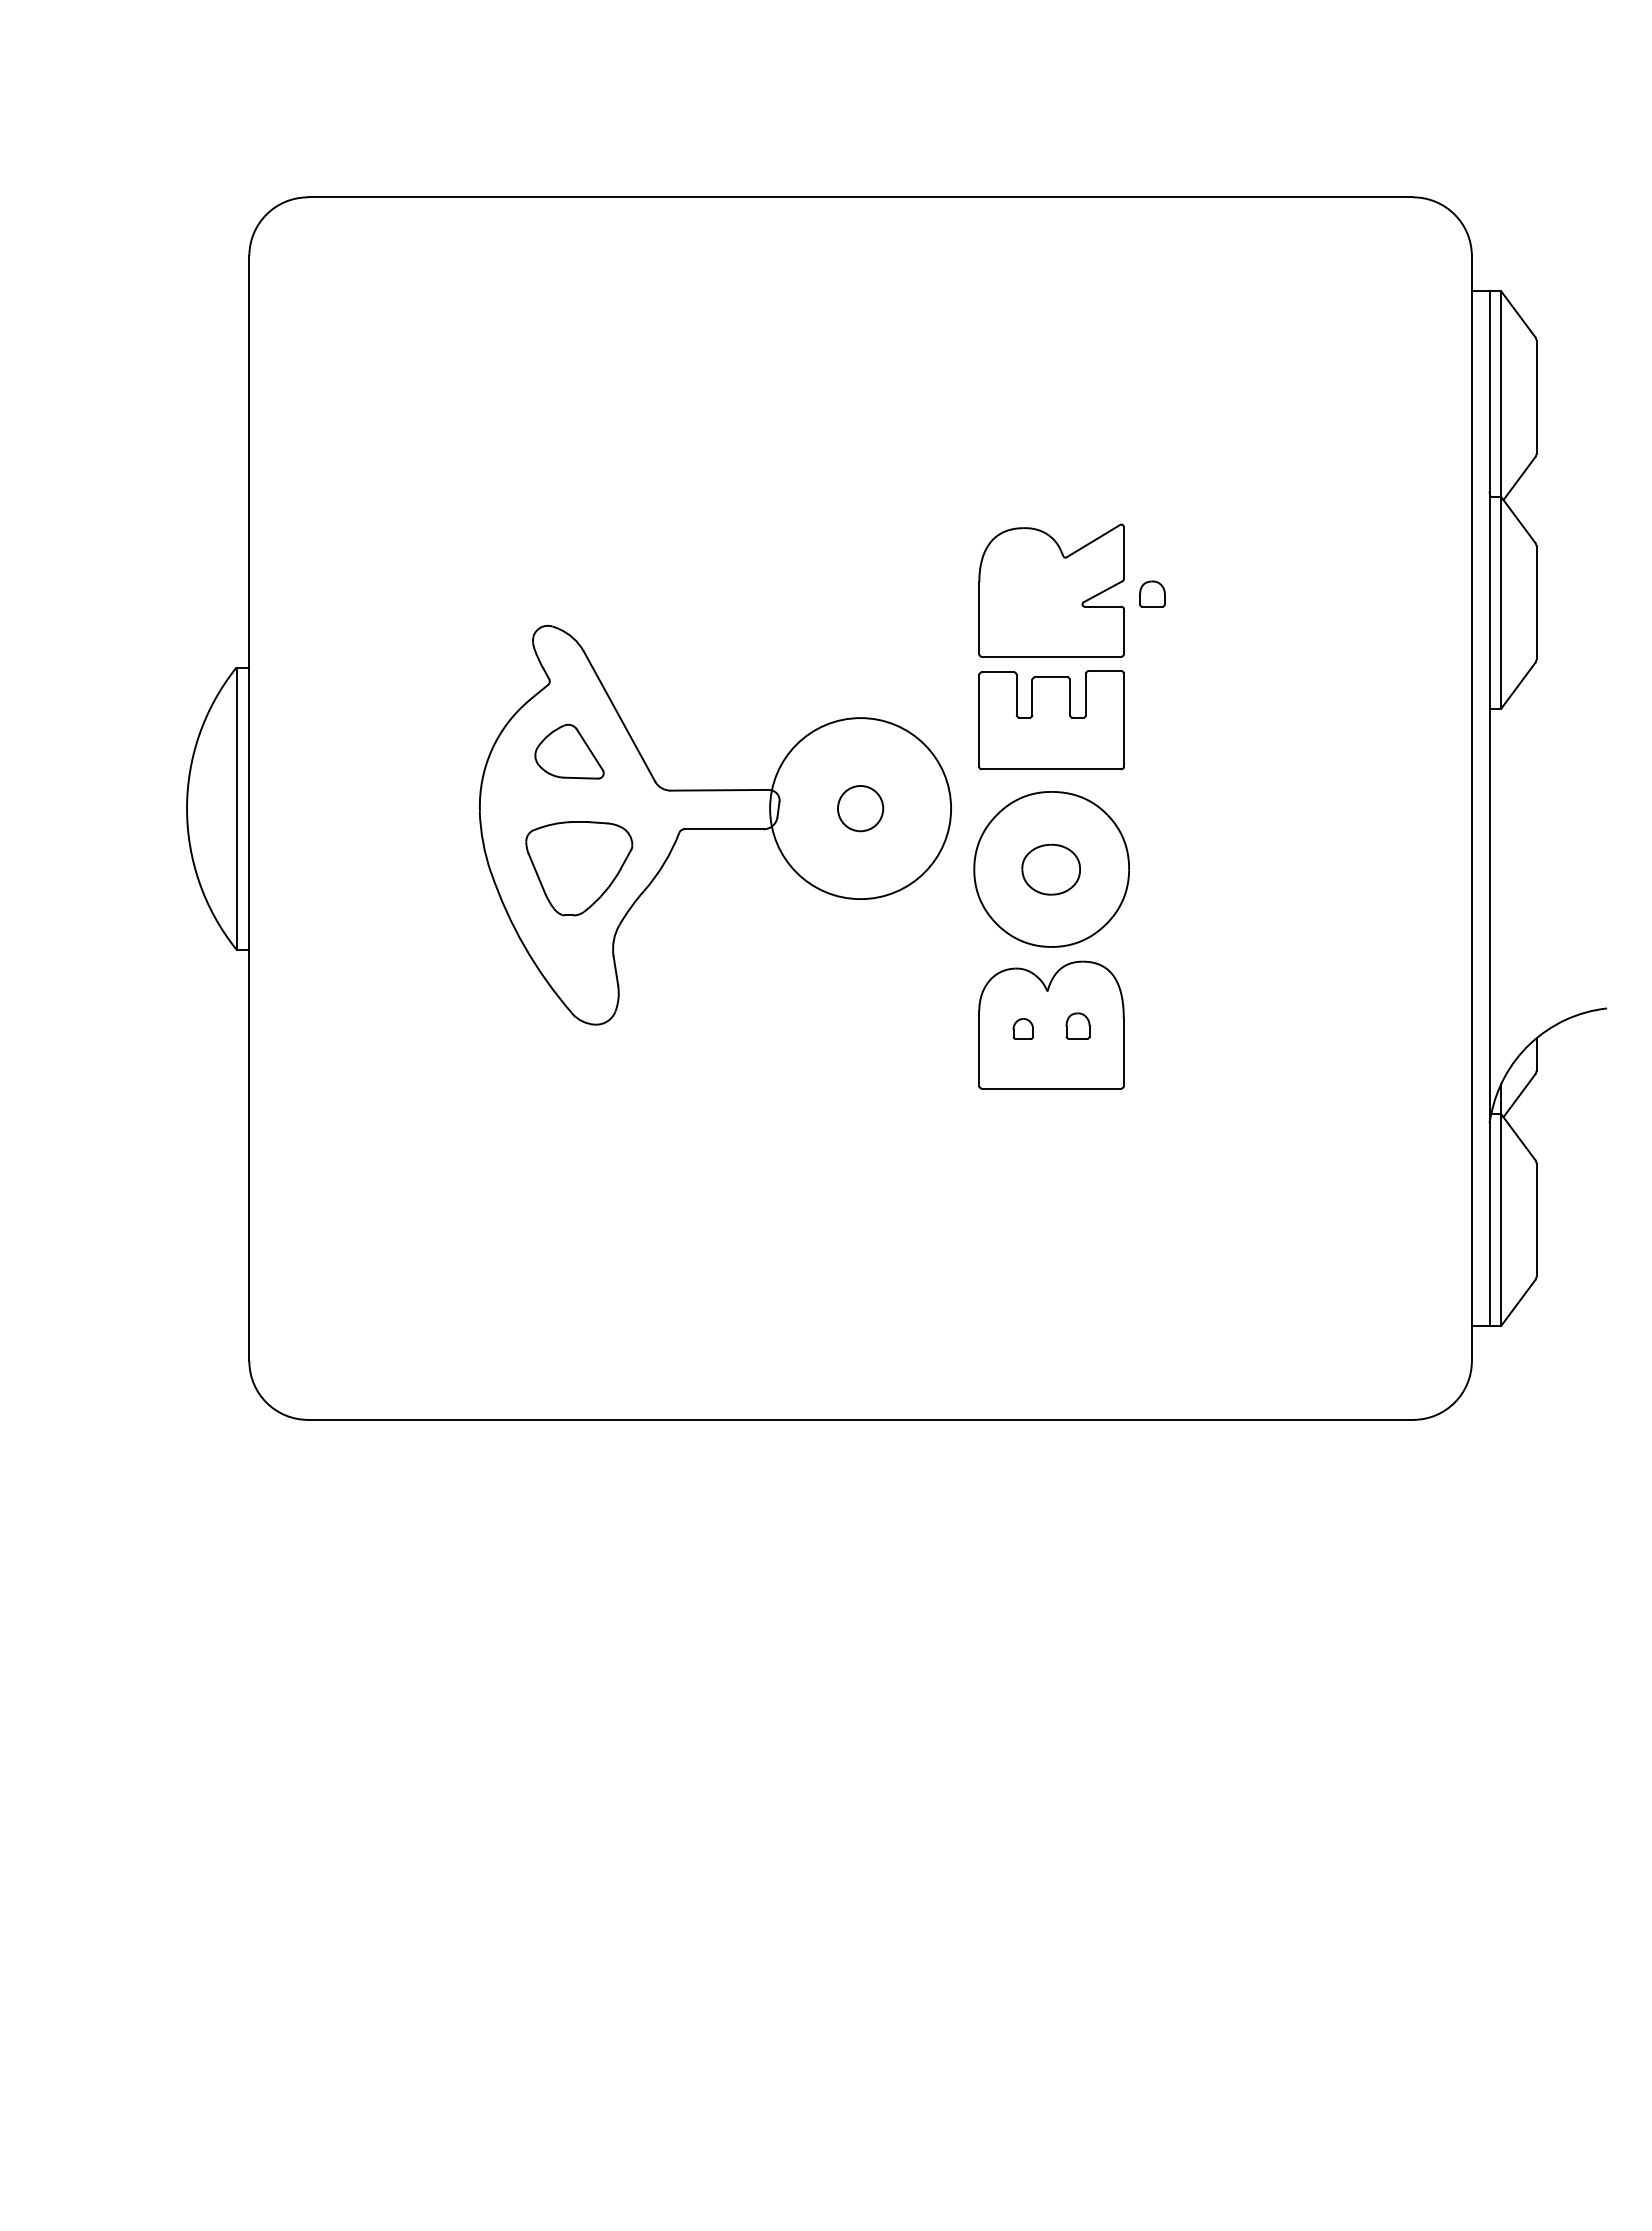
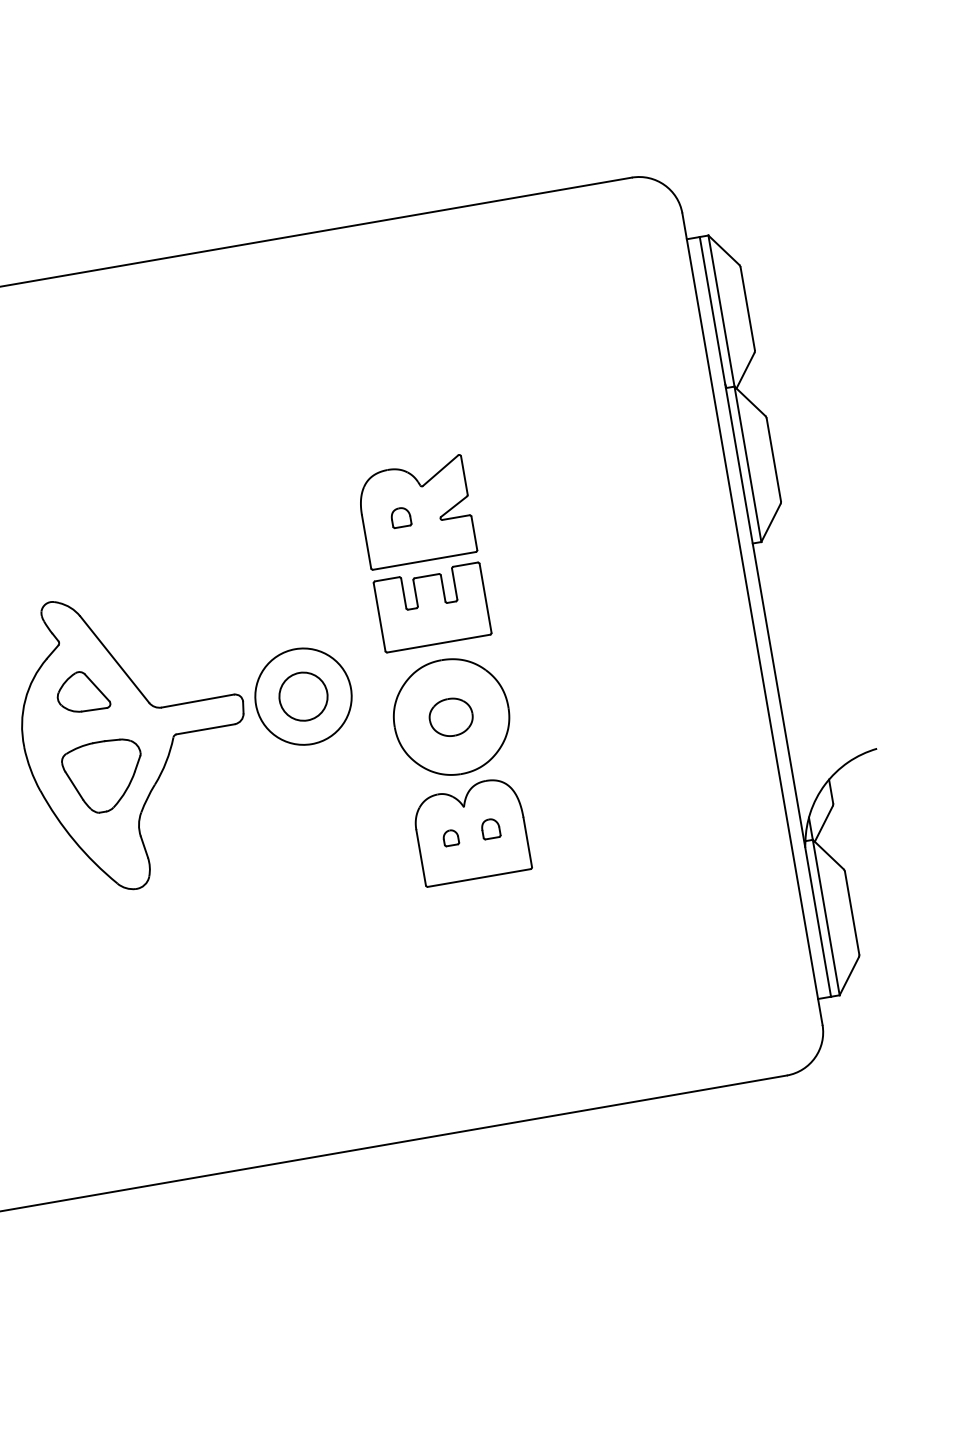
part: (1152, 593) -> (401, 517), moved
circle: (860, 808) -> (303, 696), size x0.71
circle: (860, 808) -> (303, 696), size x1.43

